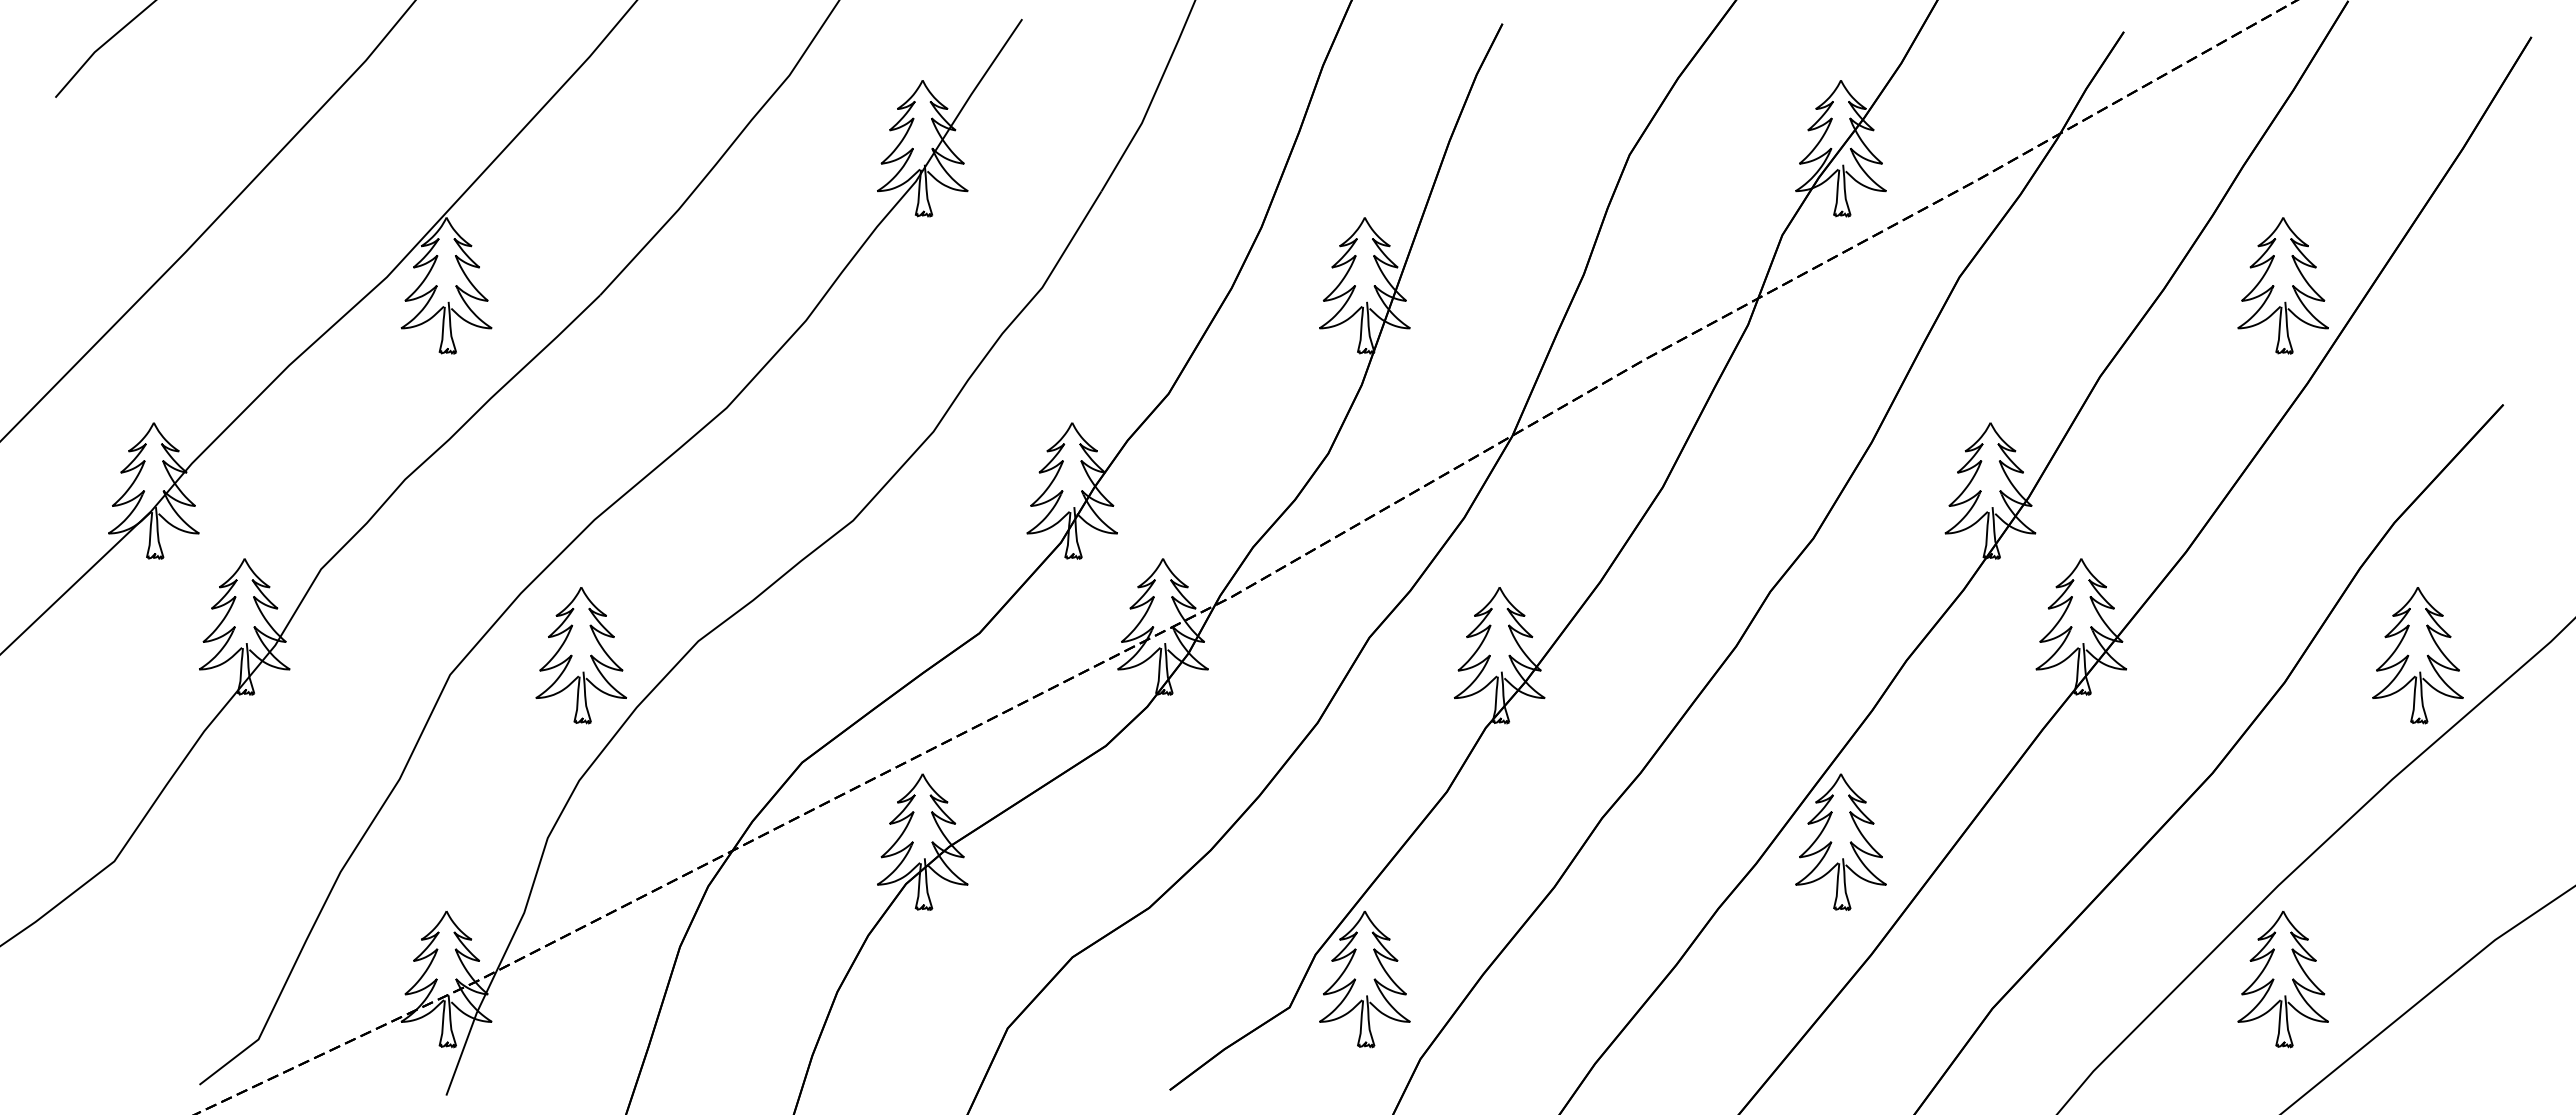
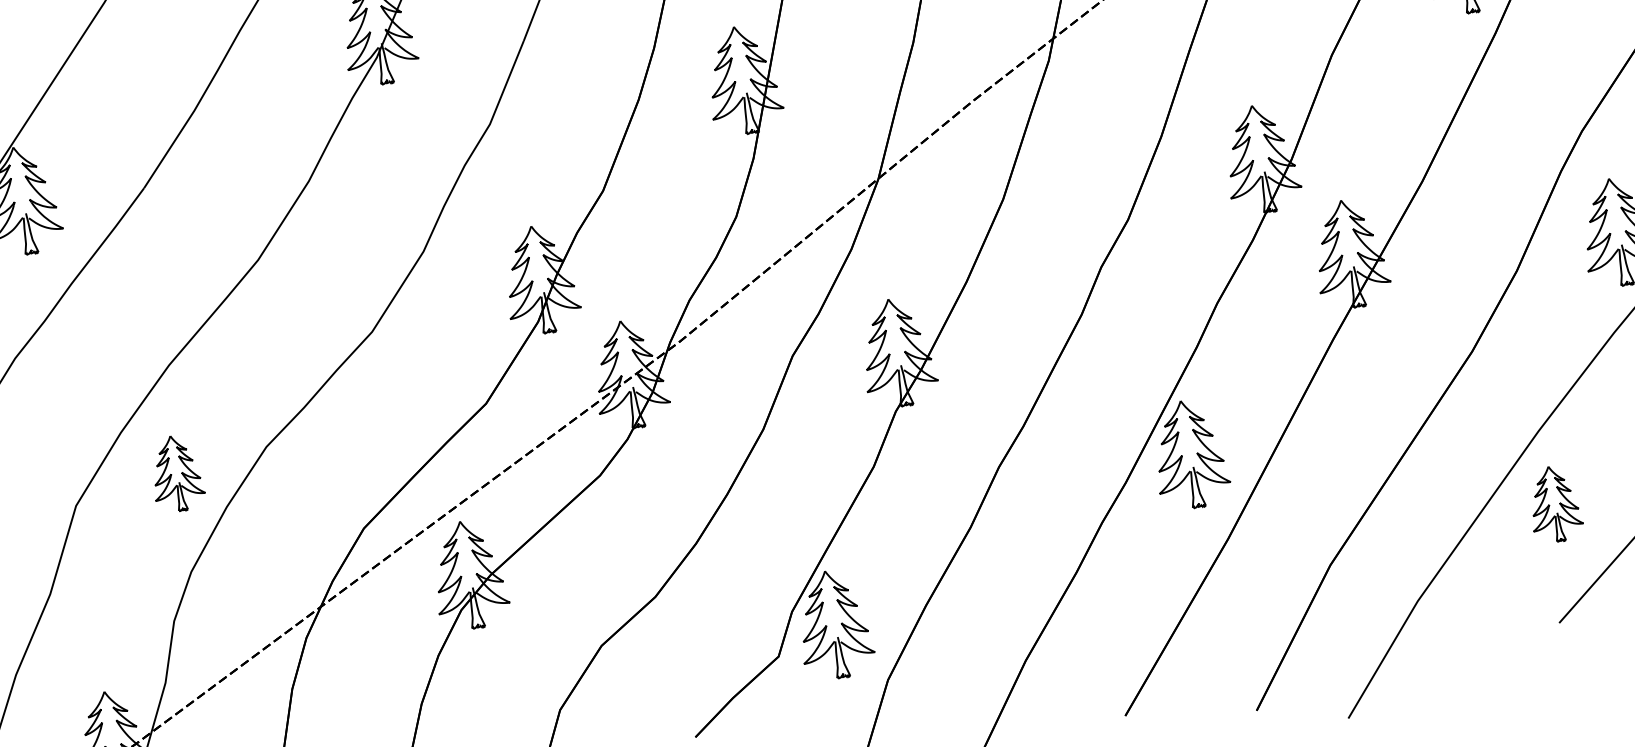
part: (581, 655) -> (176, 473), size x0.7
part: (2282, 979) -> (1554, 504), size x0.7

